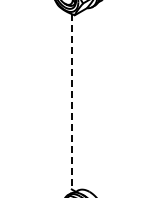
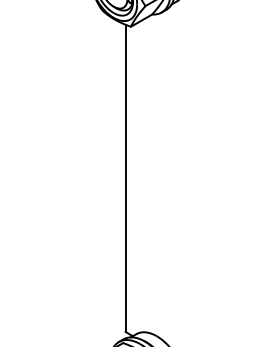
line: (71, 101) -> (125, 177), dashed -> solid

